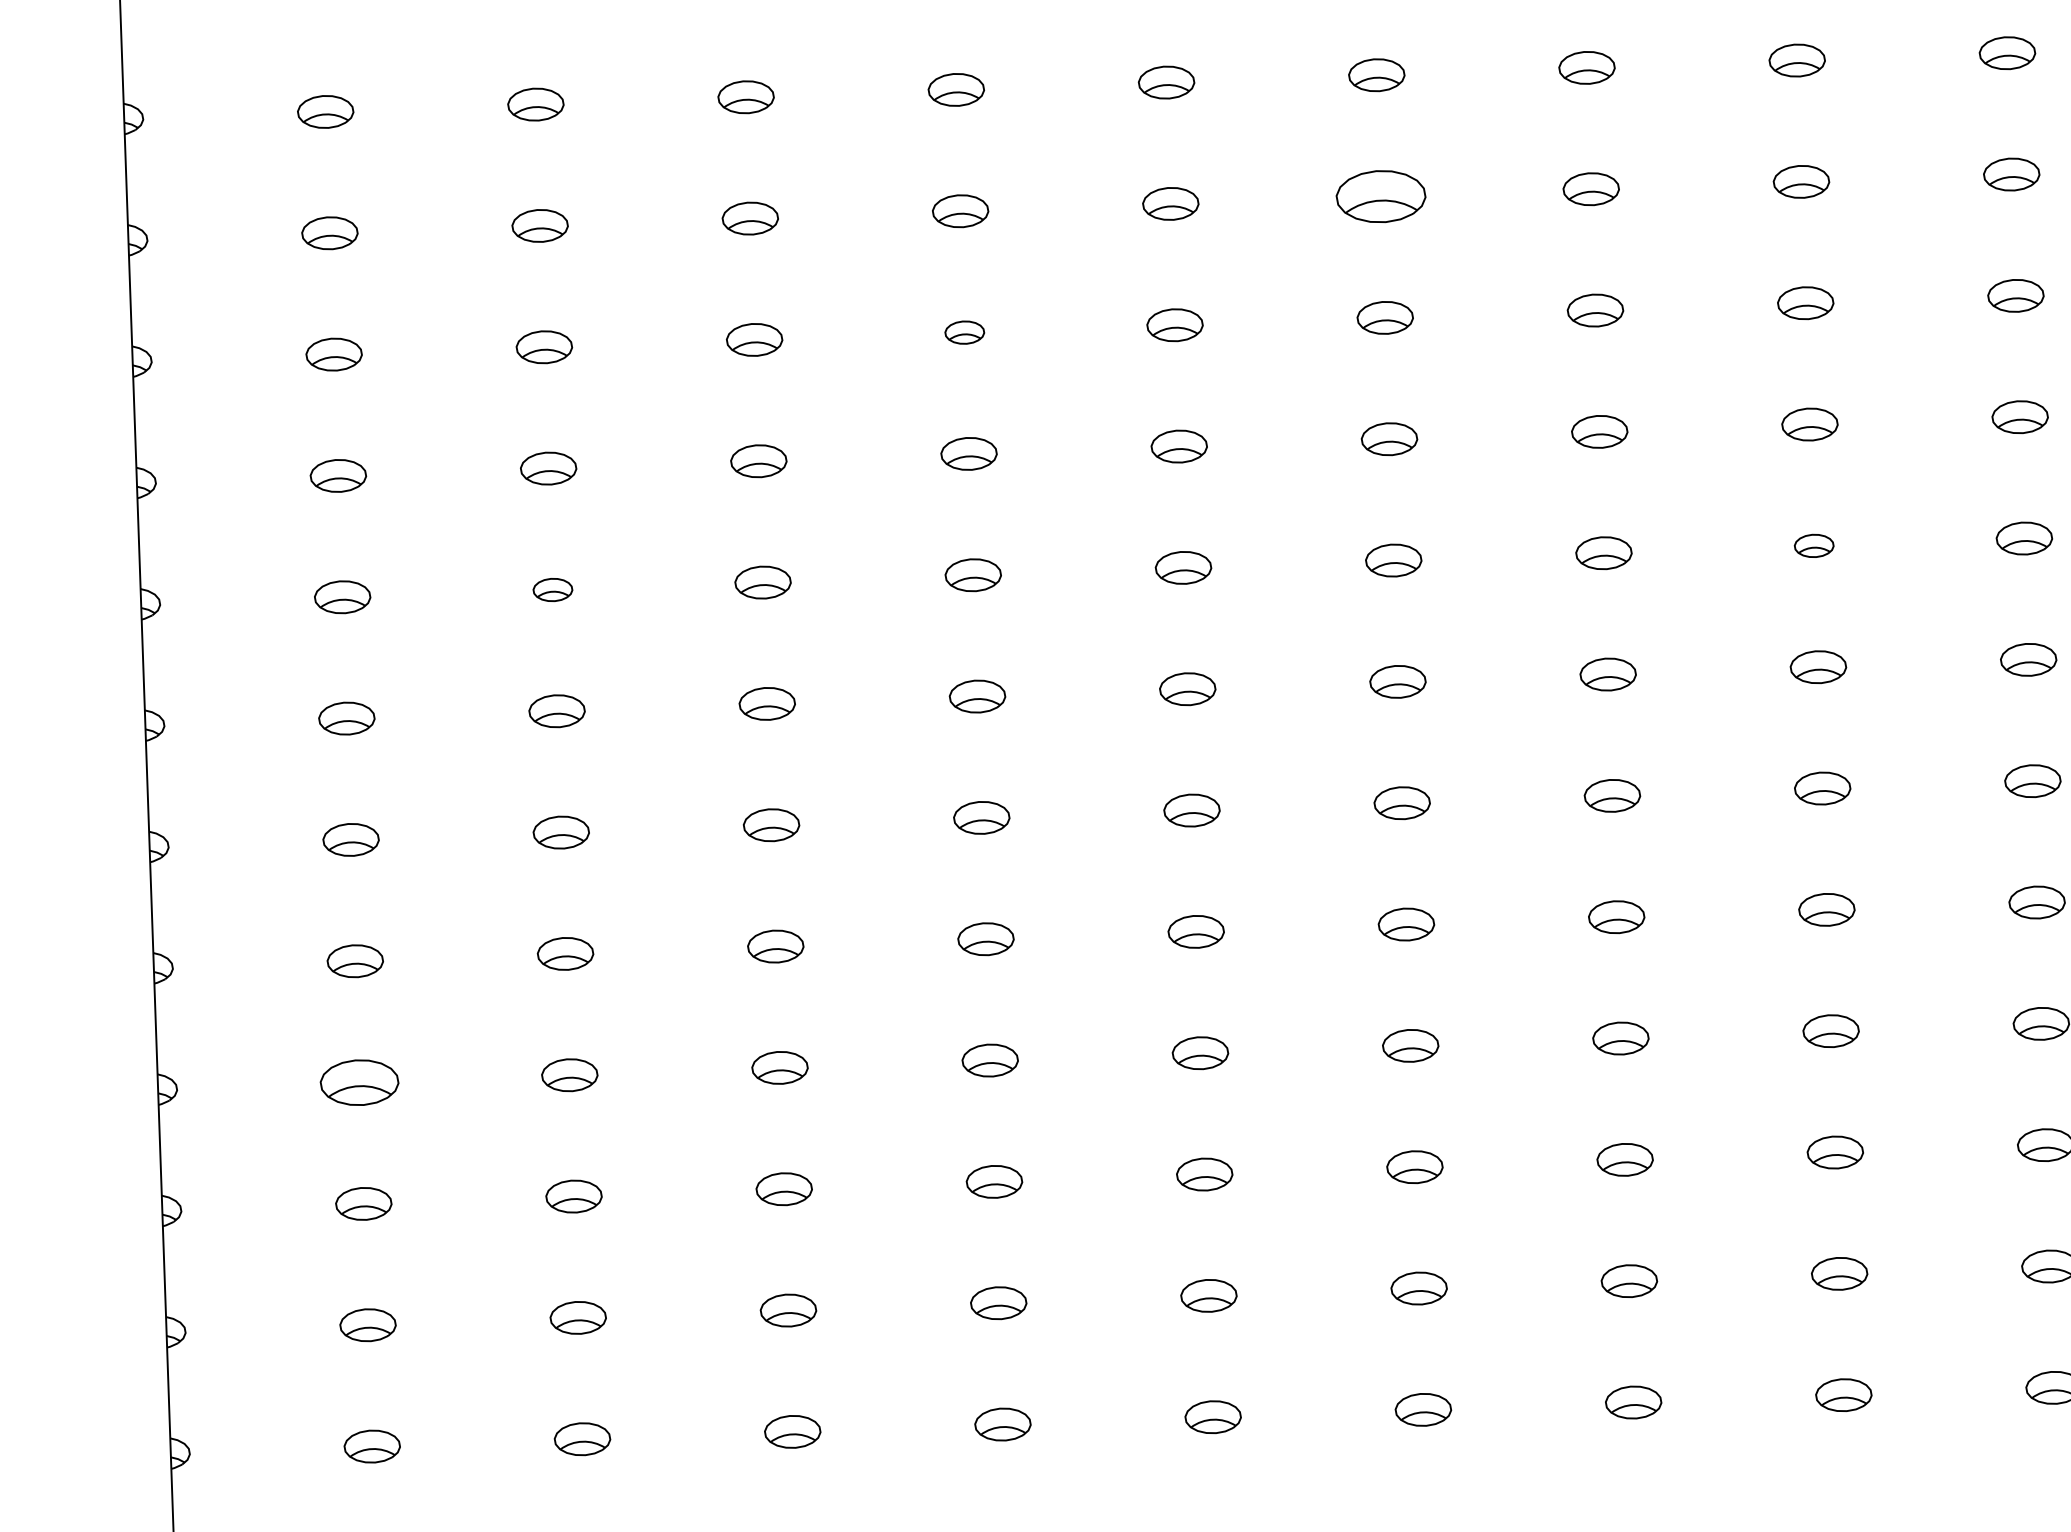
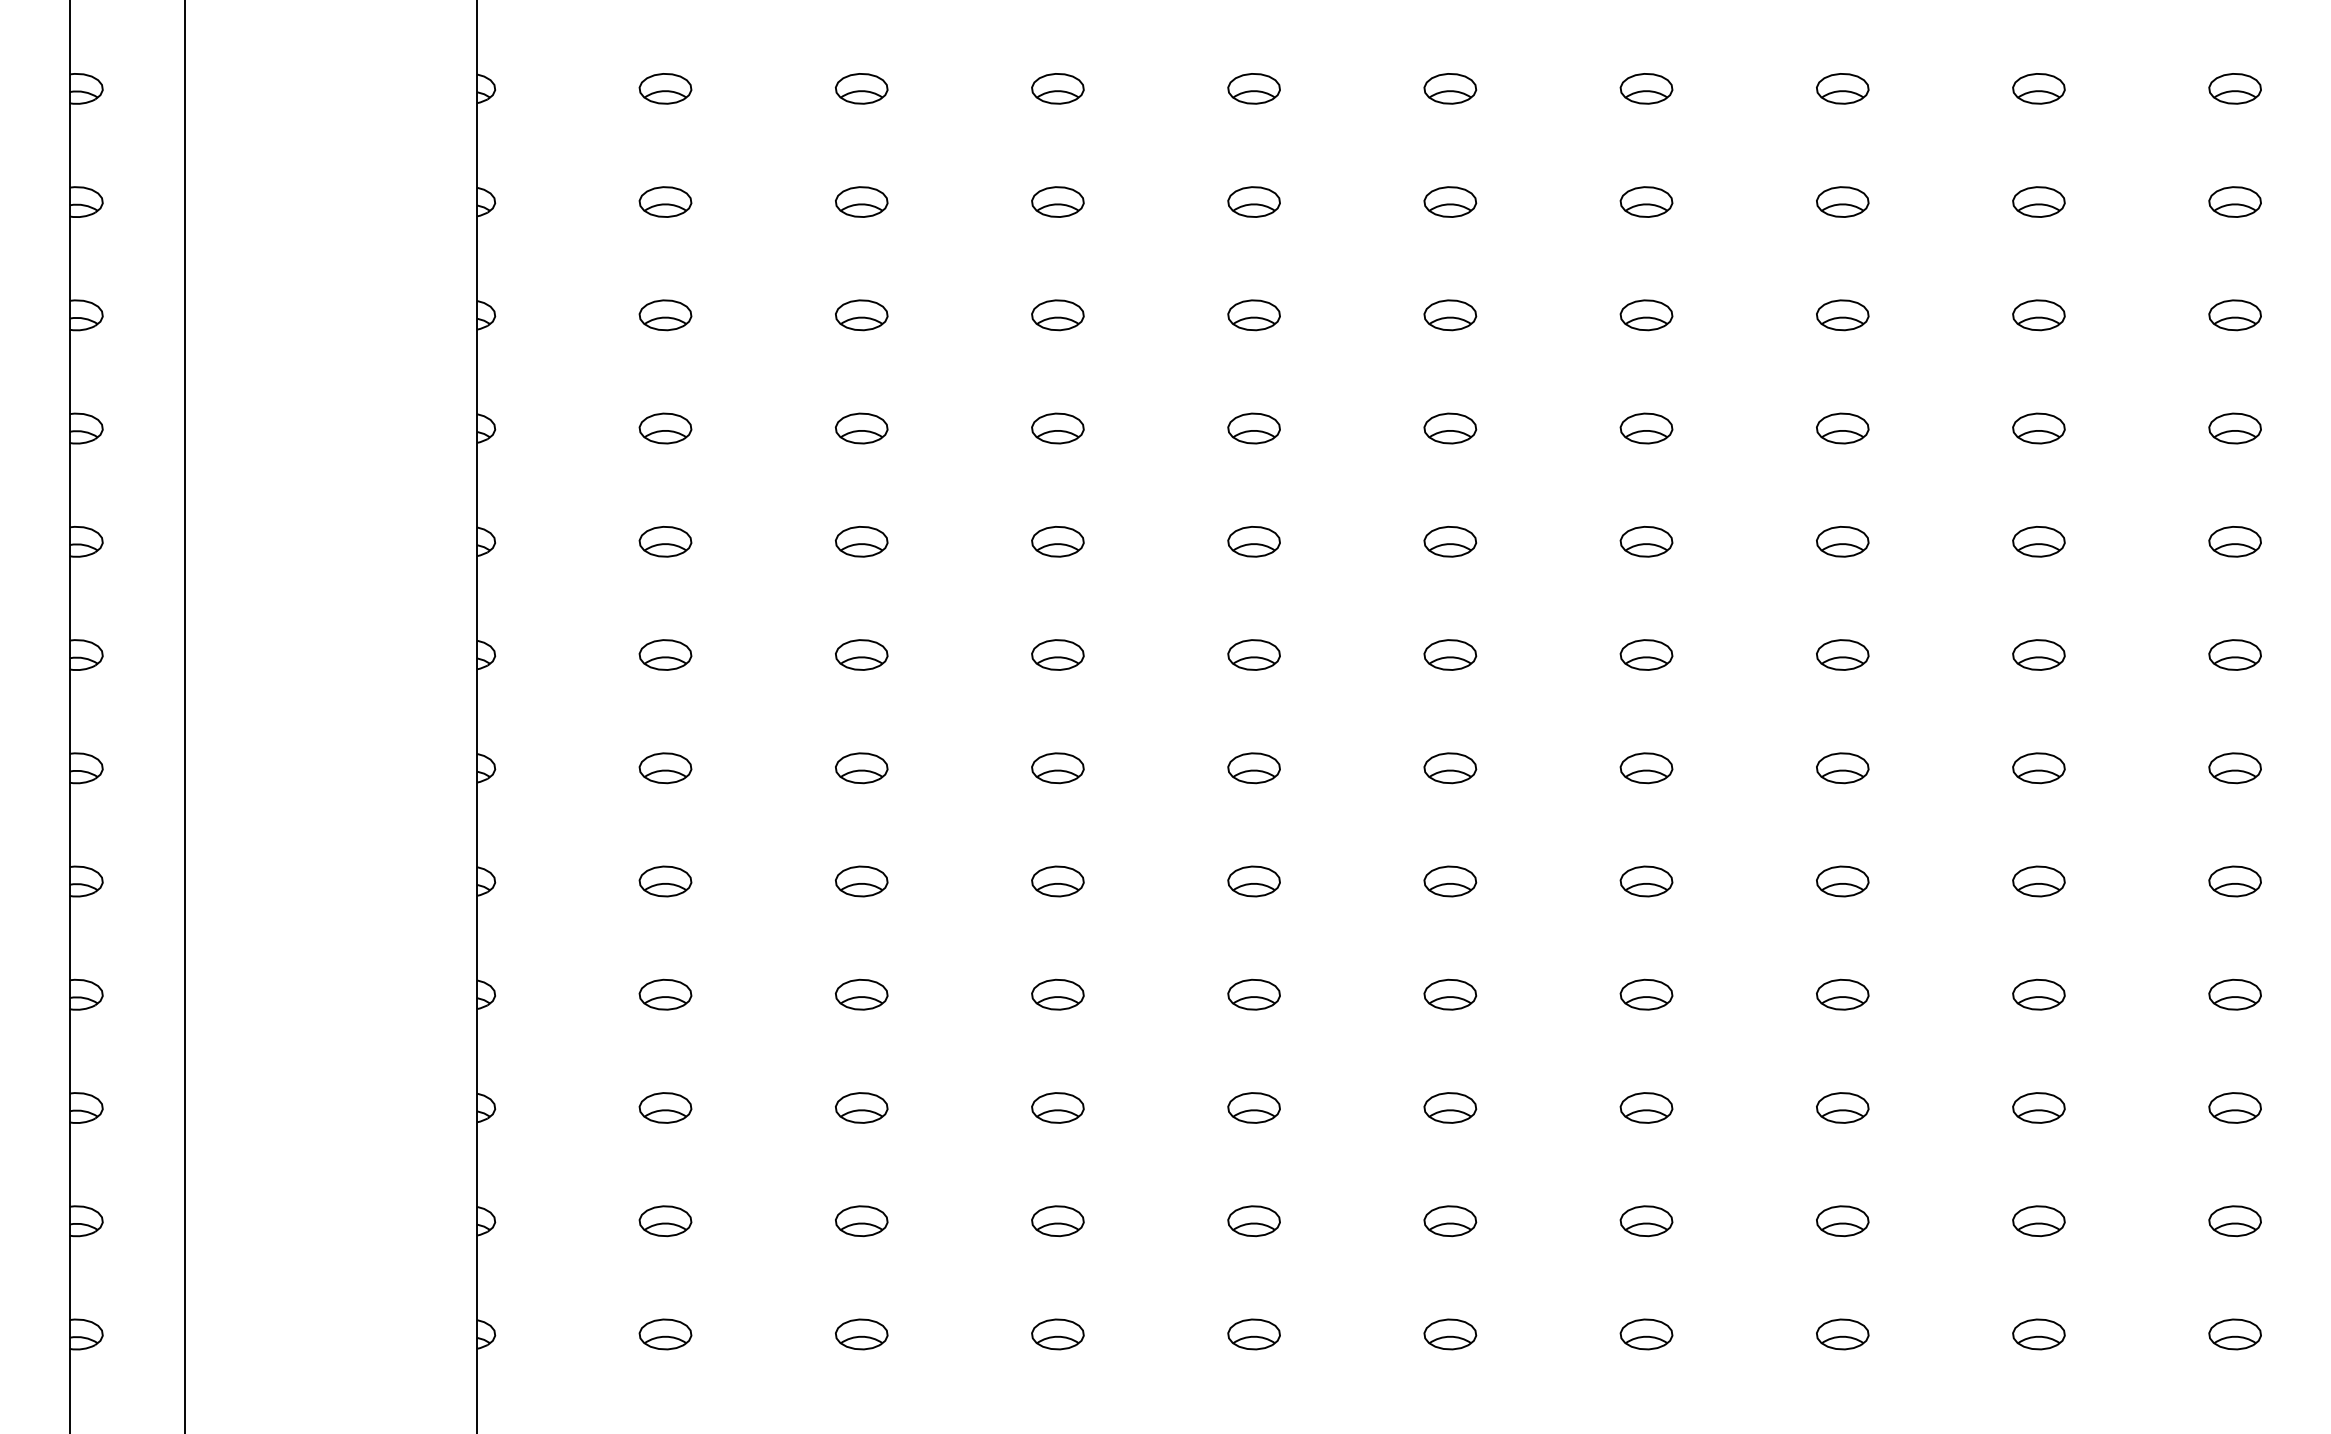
part: (1380, 195) -> (1646, 201), size x0.62
part: (964, 332) -> (1253, 315), size x1.43
part: (1813, 545) -> (2038, 541), size x1.43
part: (552, 589) -> (861, 541), size x1.43
part: (359, 1082) -> (665, 994), size x0.71

